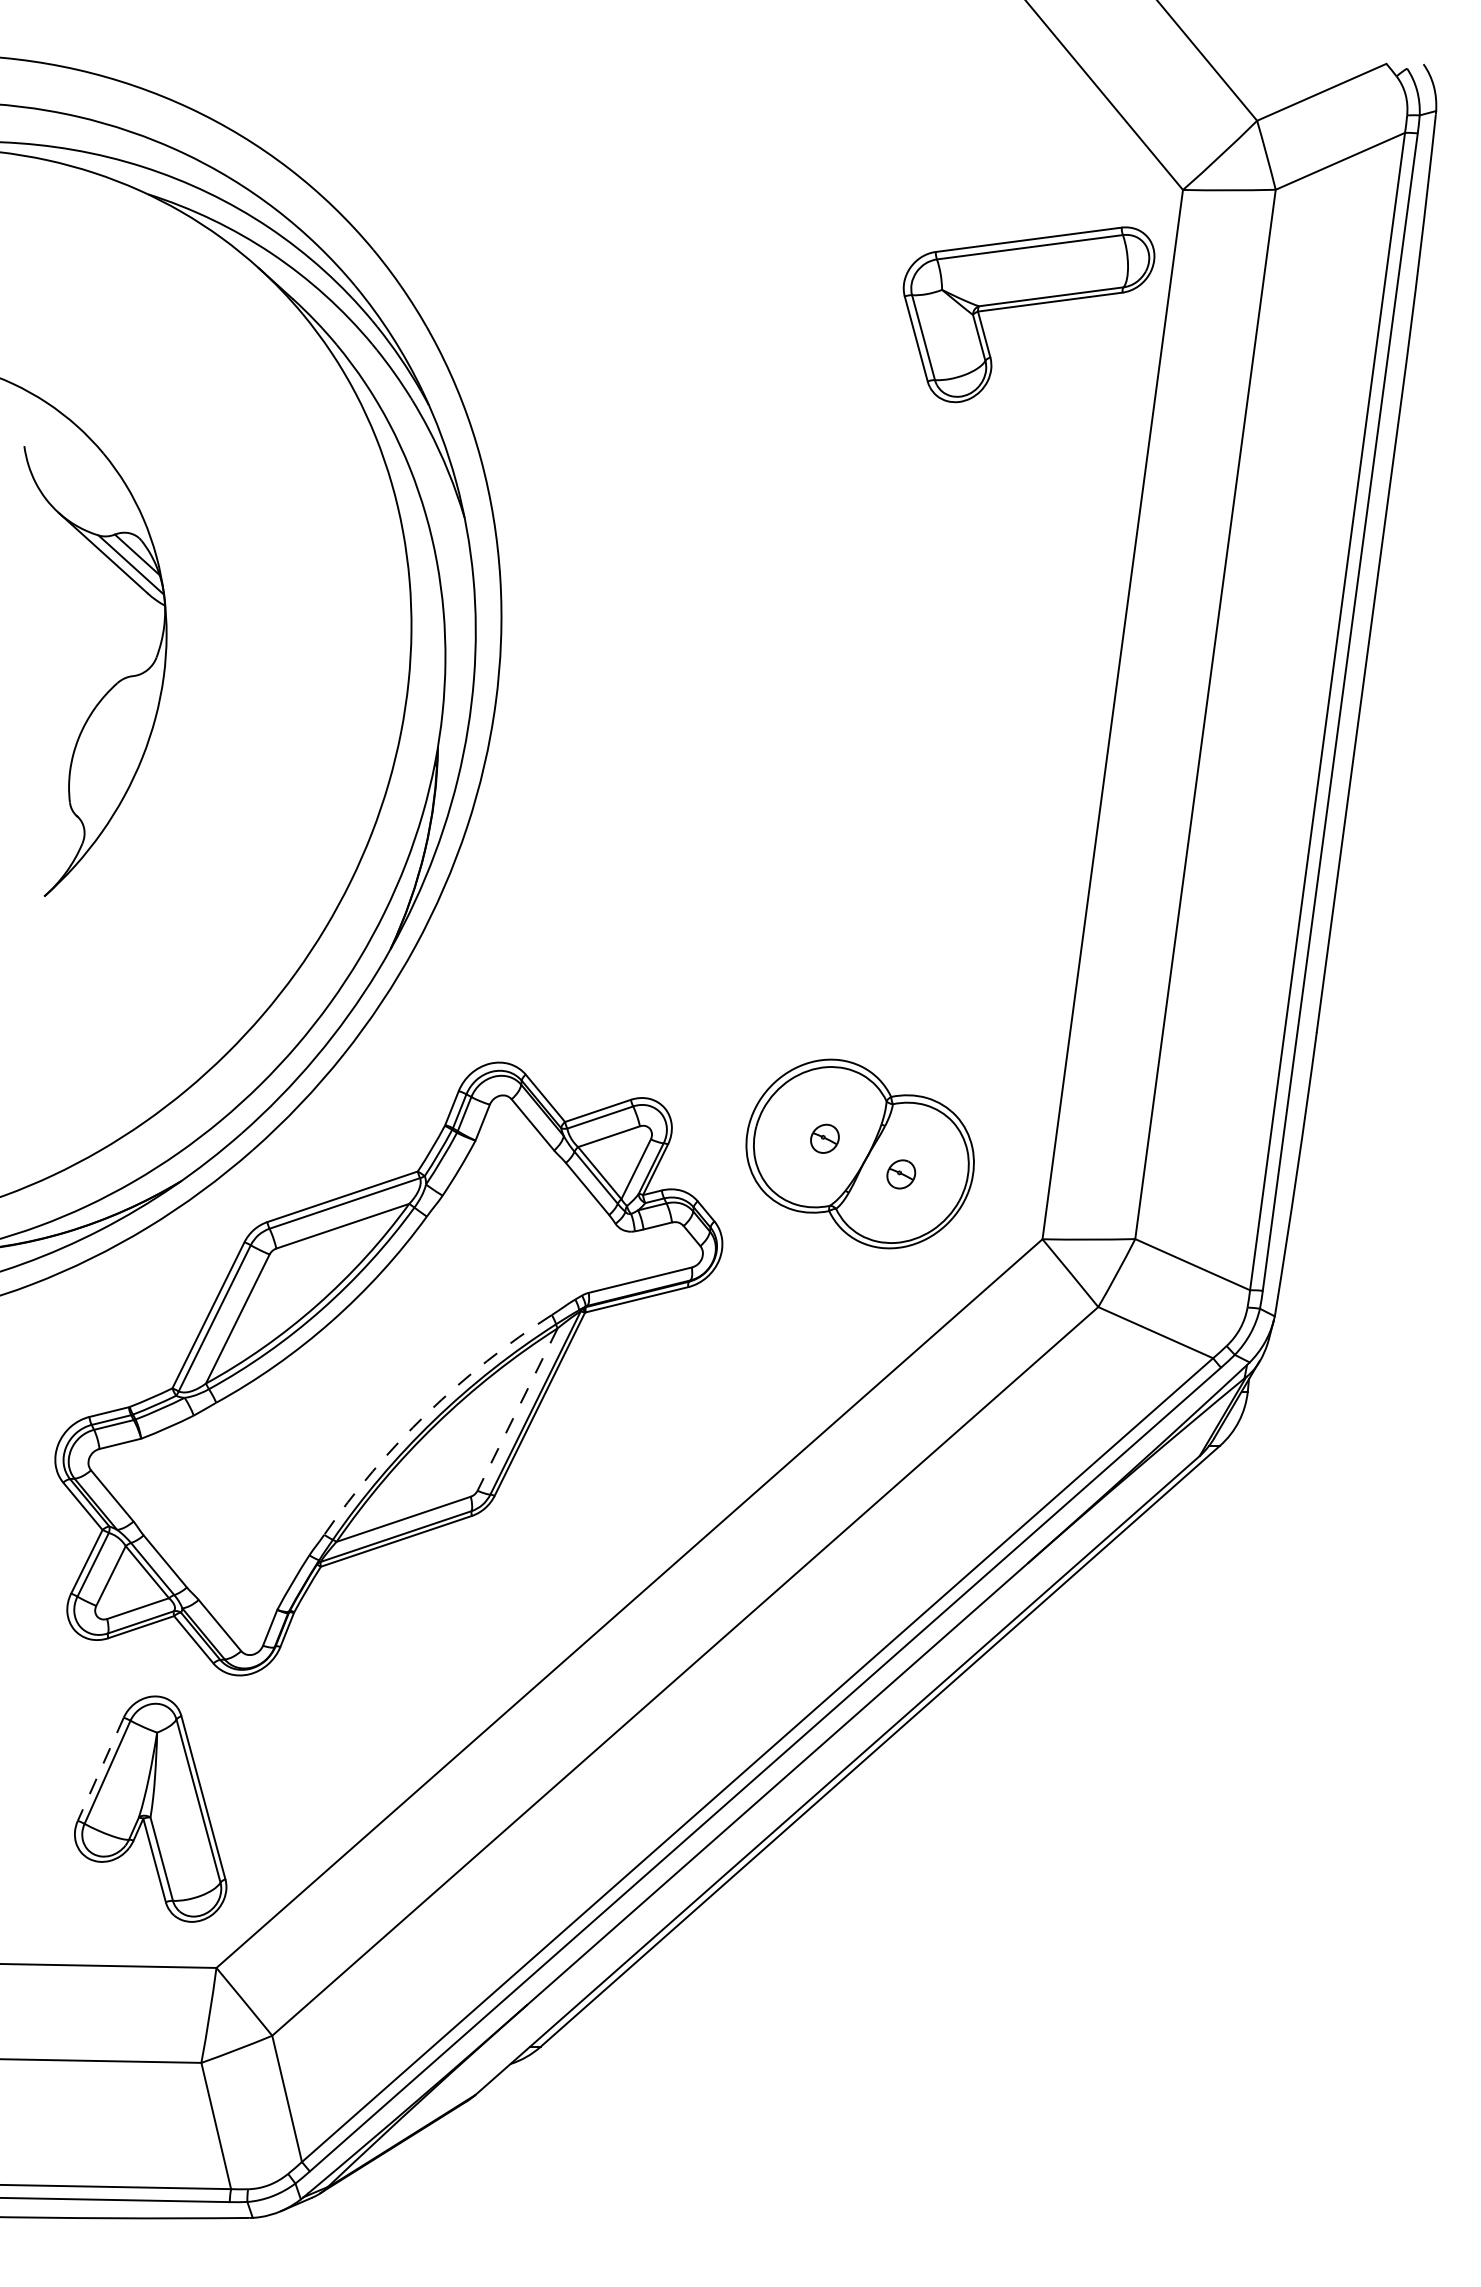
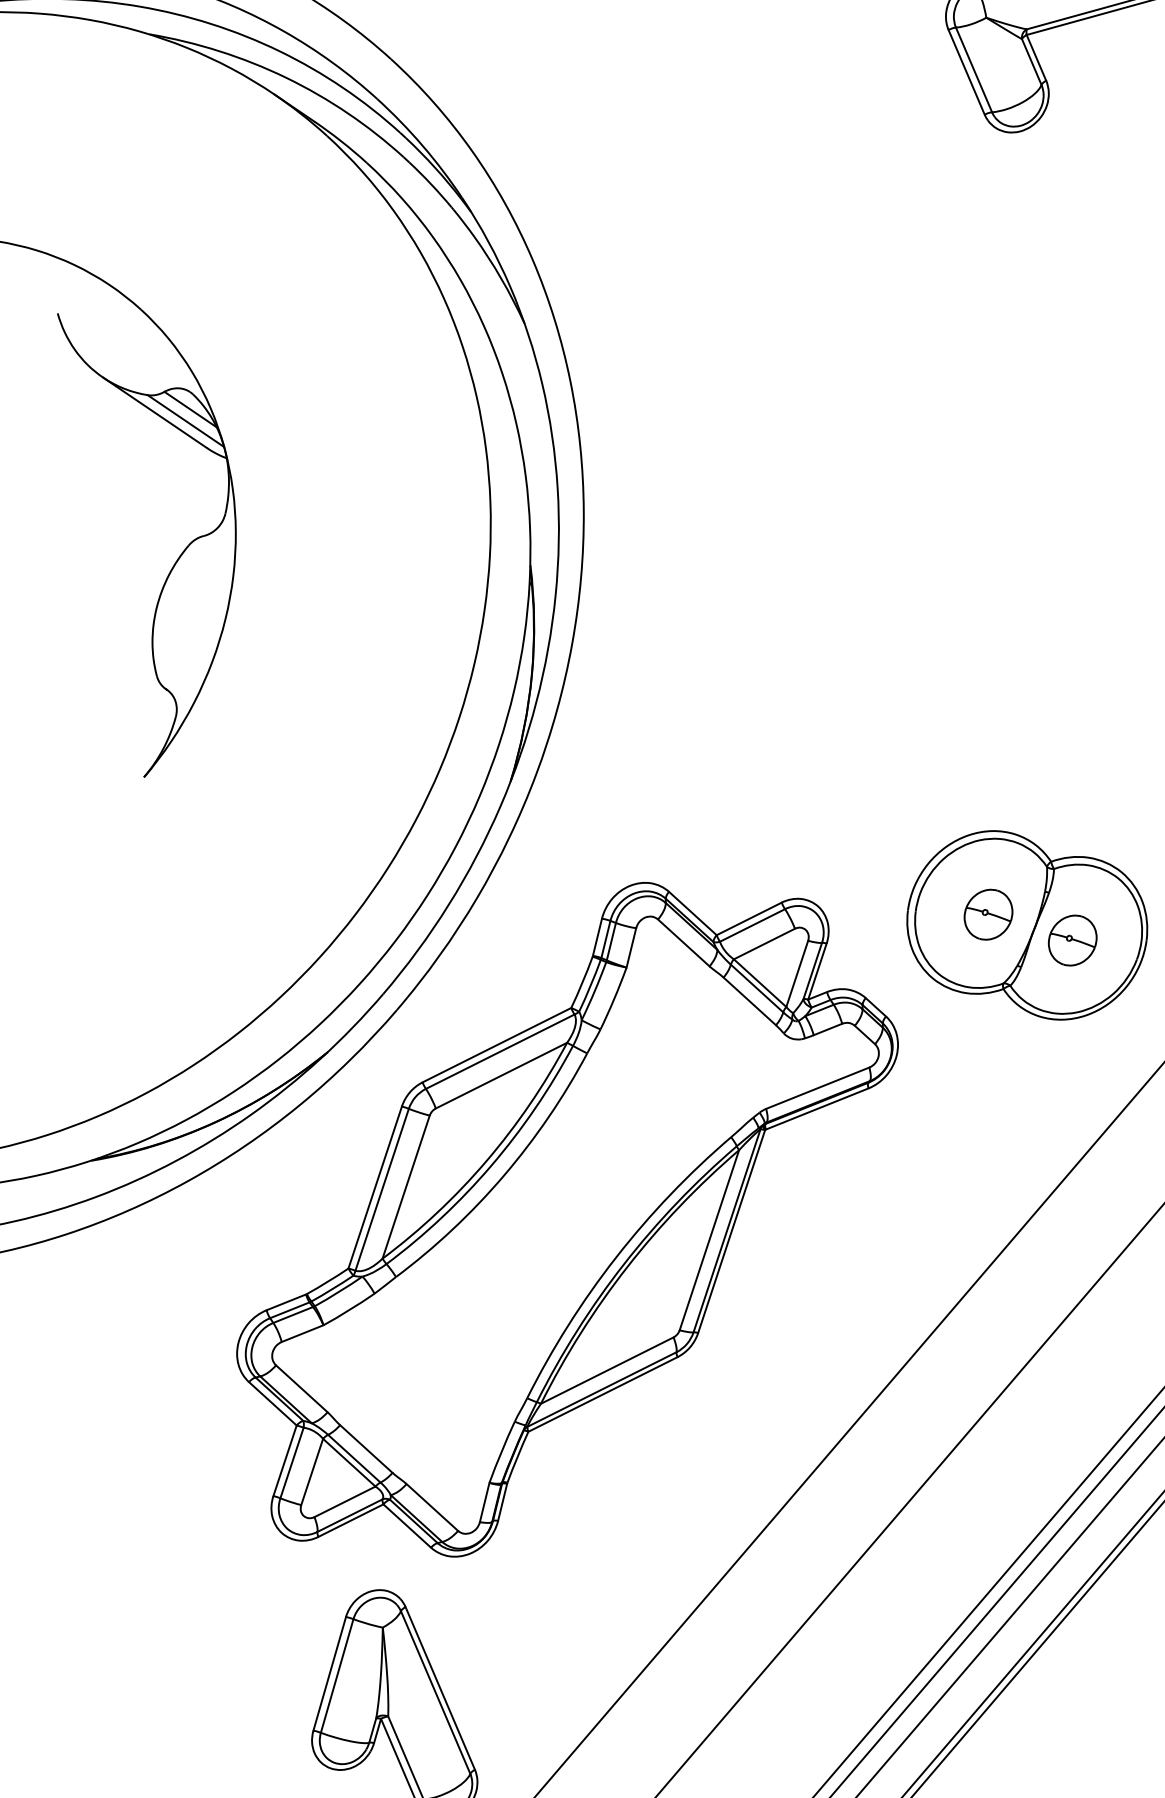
part: (824, 1138) -> (988, 914), size x1.67
part: (901, 1174) -> (1073, 940), size x1.67
line: (517, 1409) -> (709, 1240), dashed -> solid
arc: (427, 1413) -> (616, 1257), dashed -> solid
line: (100, 1769) -> (329, 1674), dashed -> solid

